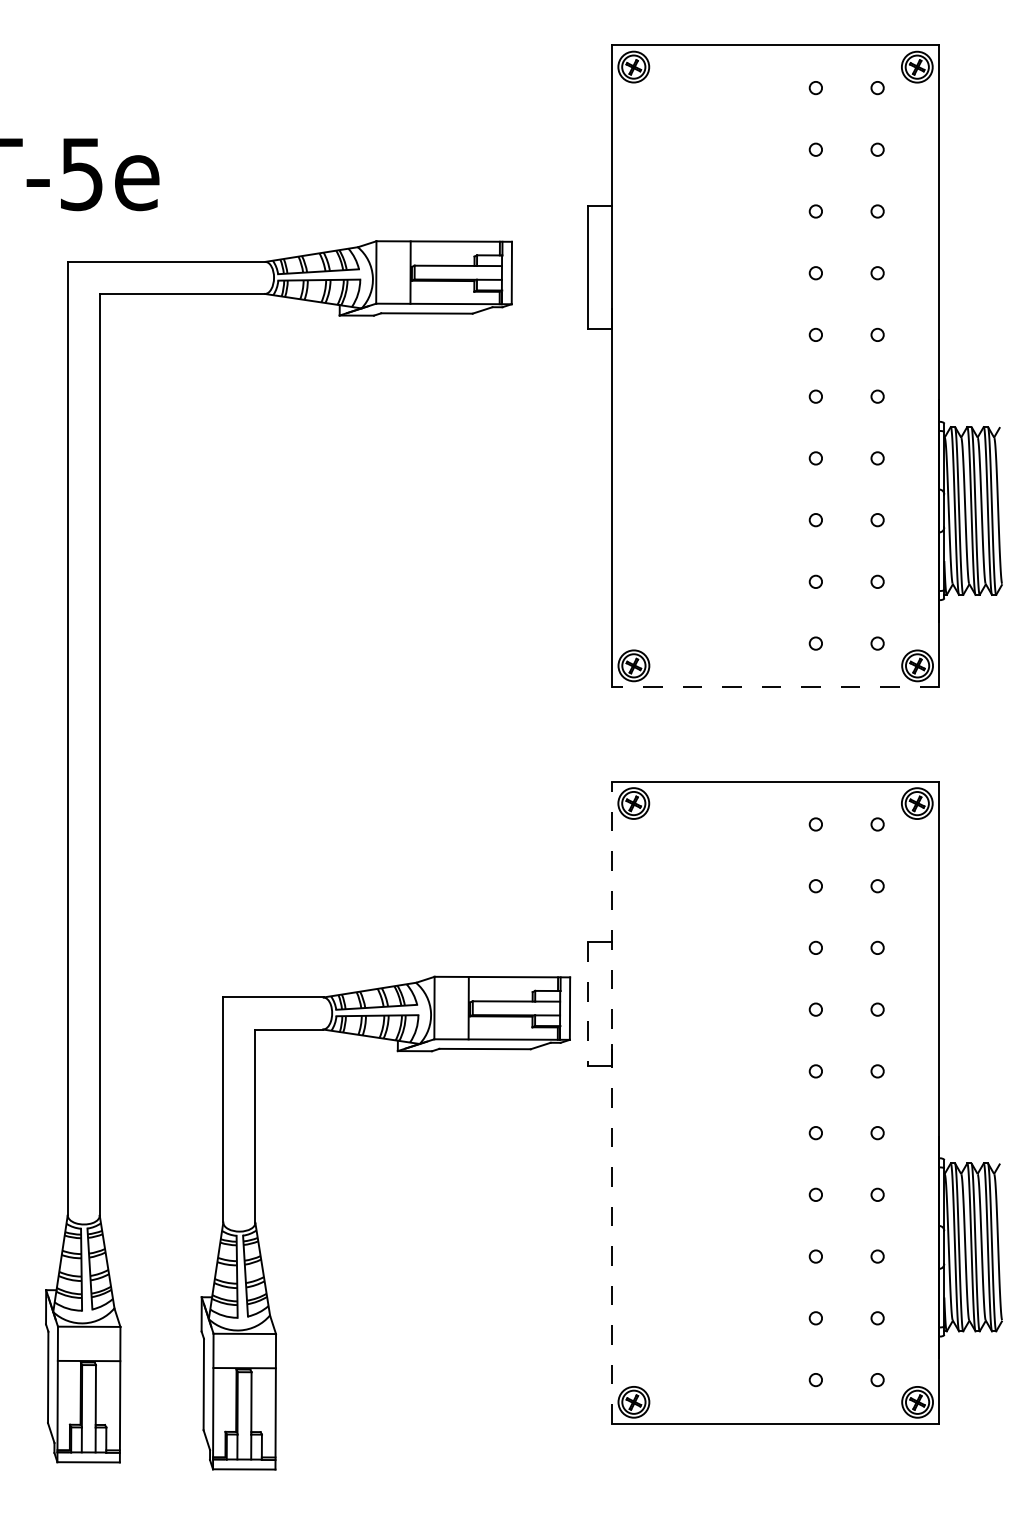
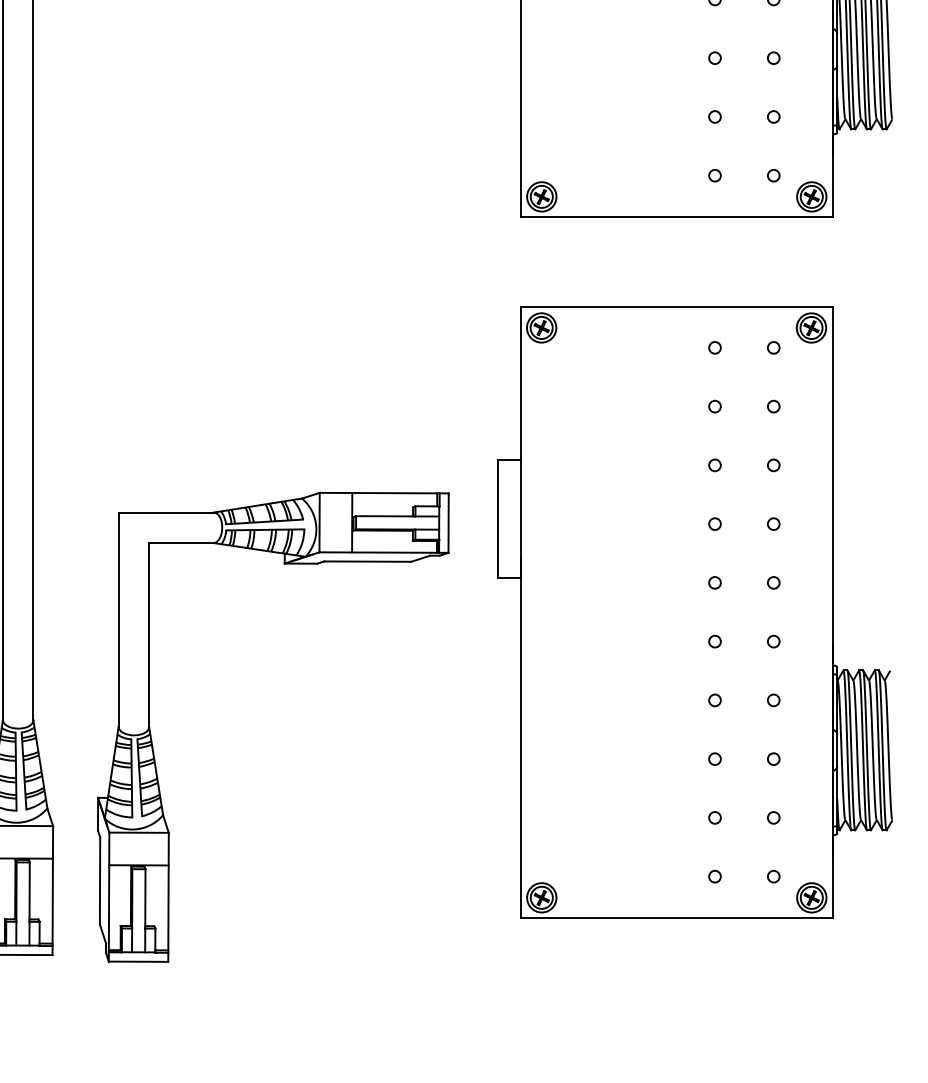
line: (775, 687) -> (676, 217), dashed -> solid
line: (587, 1004) -> (497, 519), dashed -> solid
line: (612, 1102) -> (521, 612), dashed -> solid
part: (259, 1240) -> (153, 743), moved

